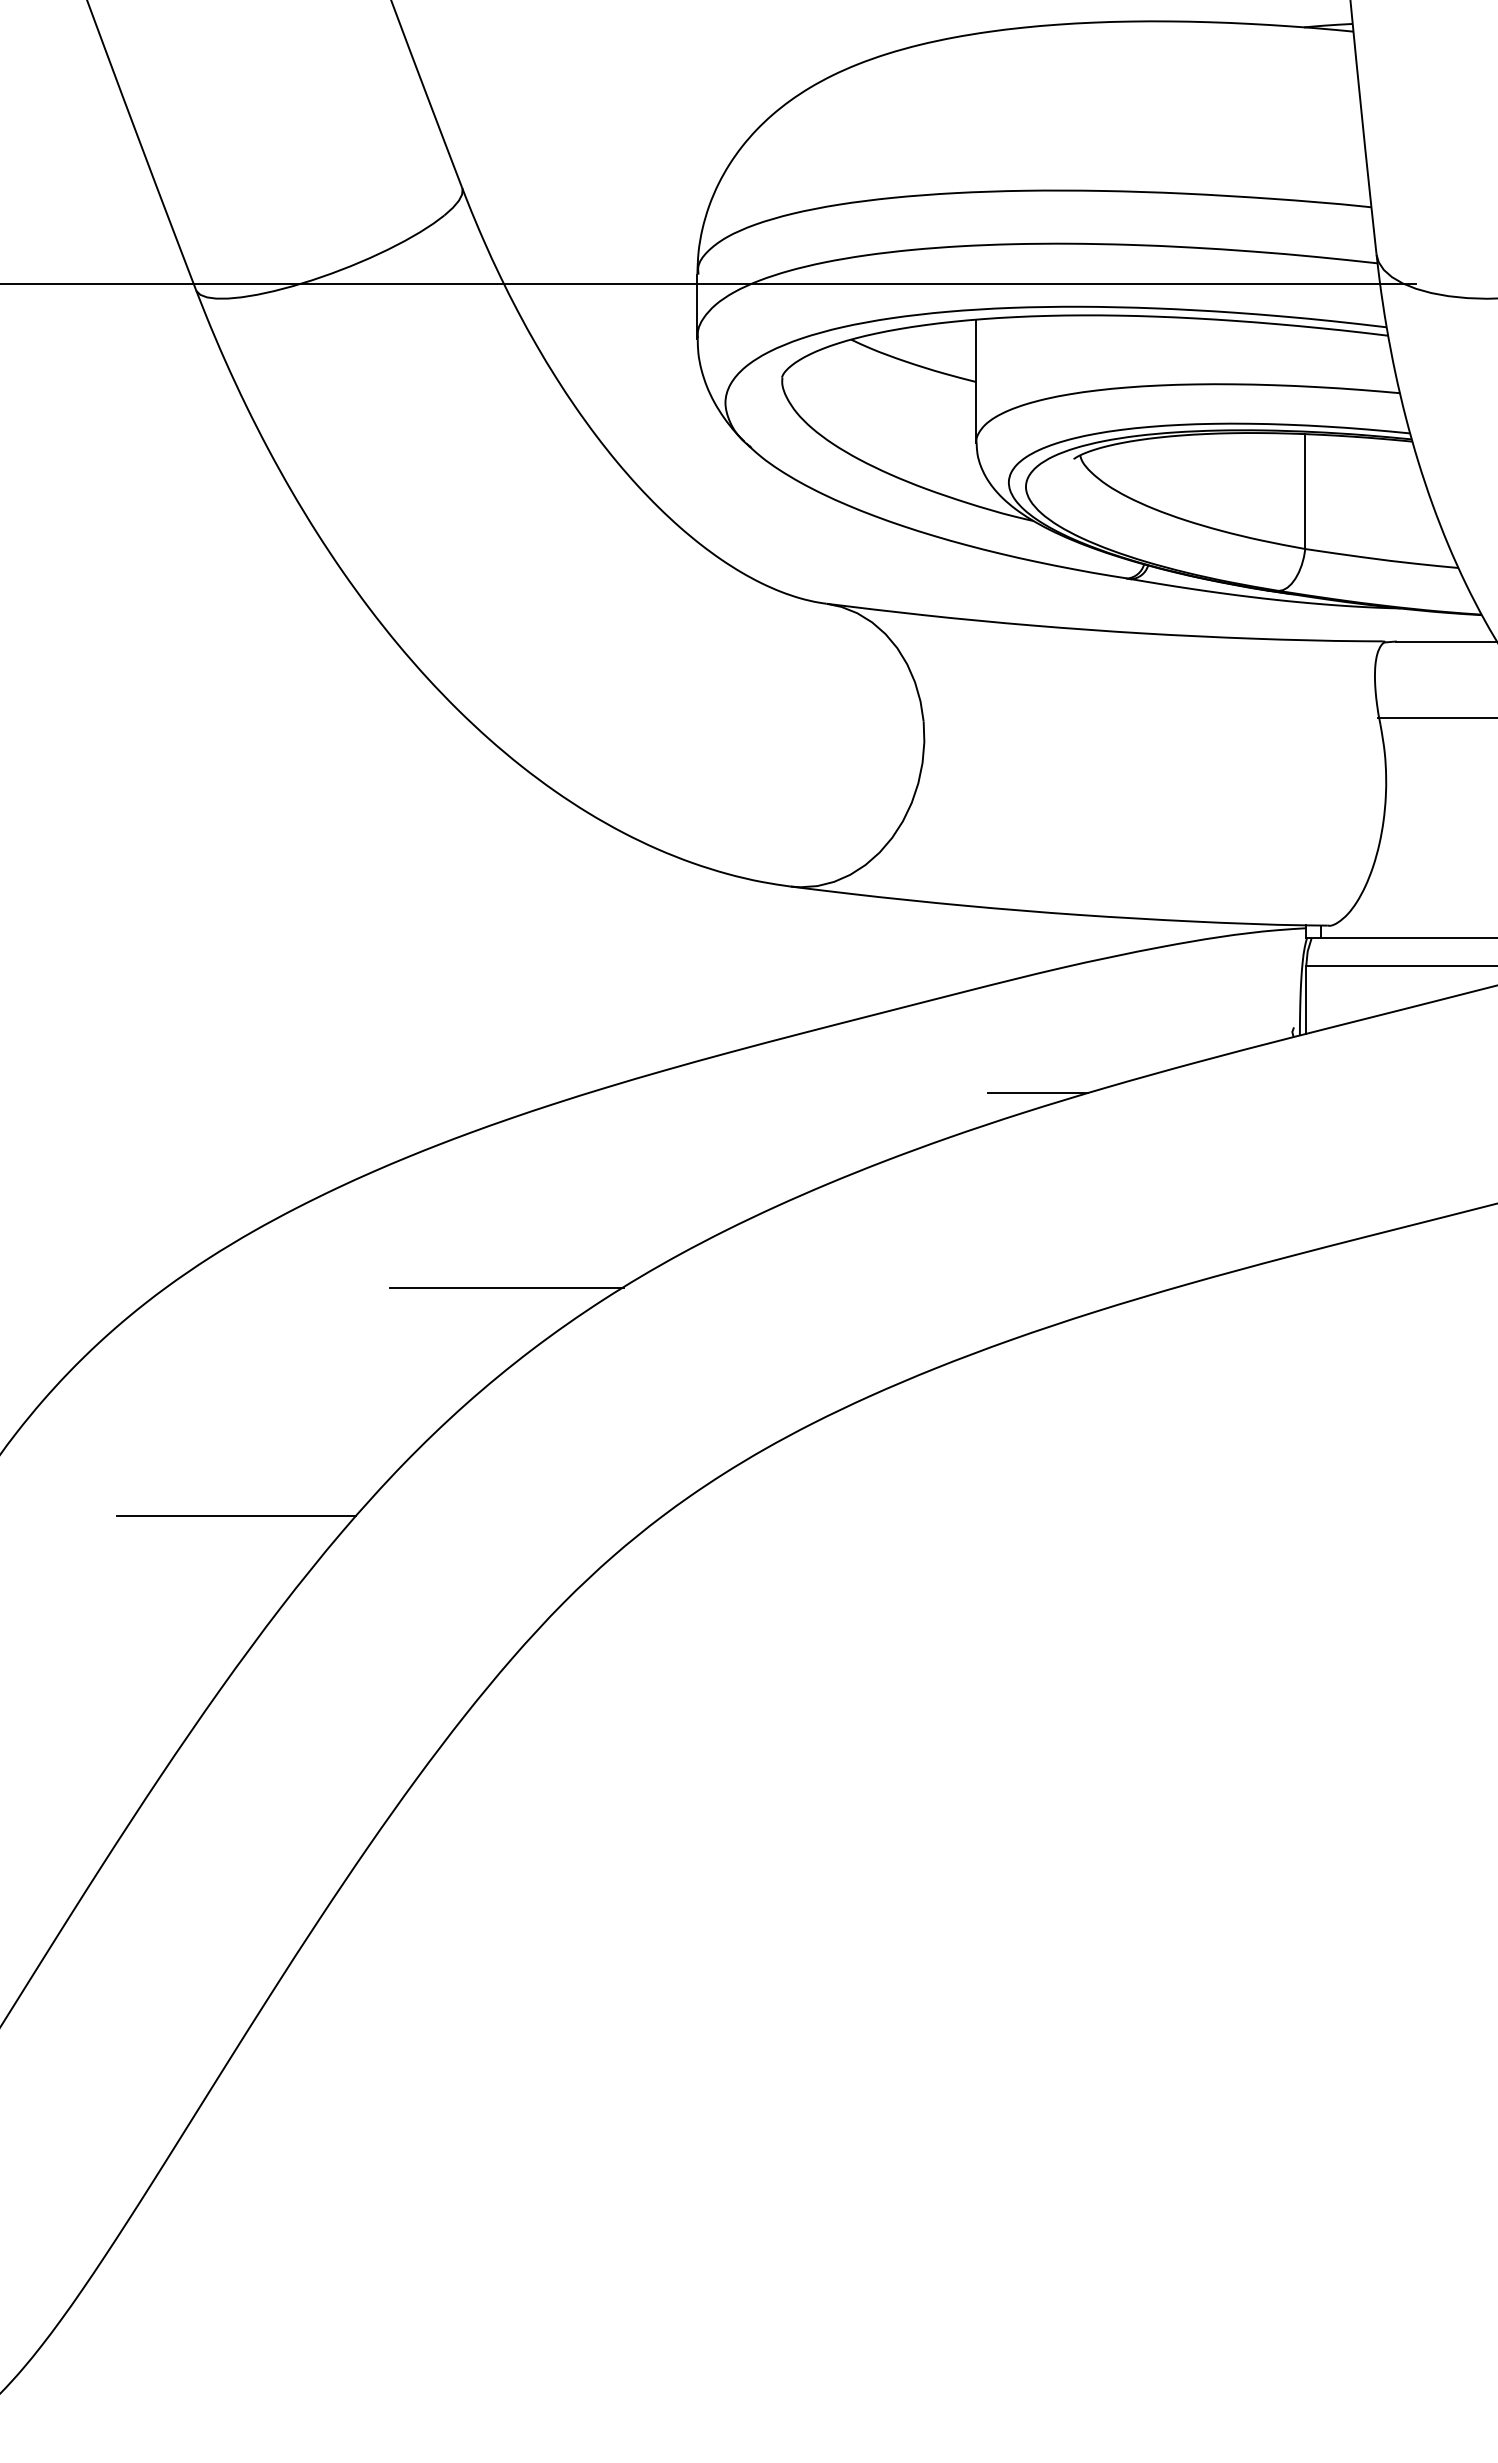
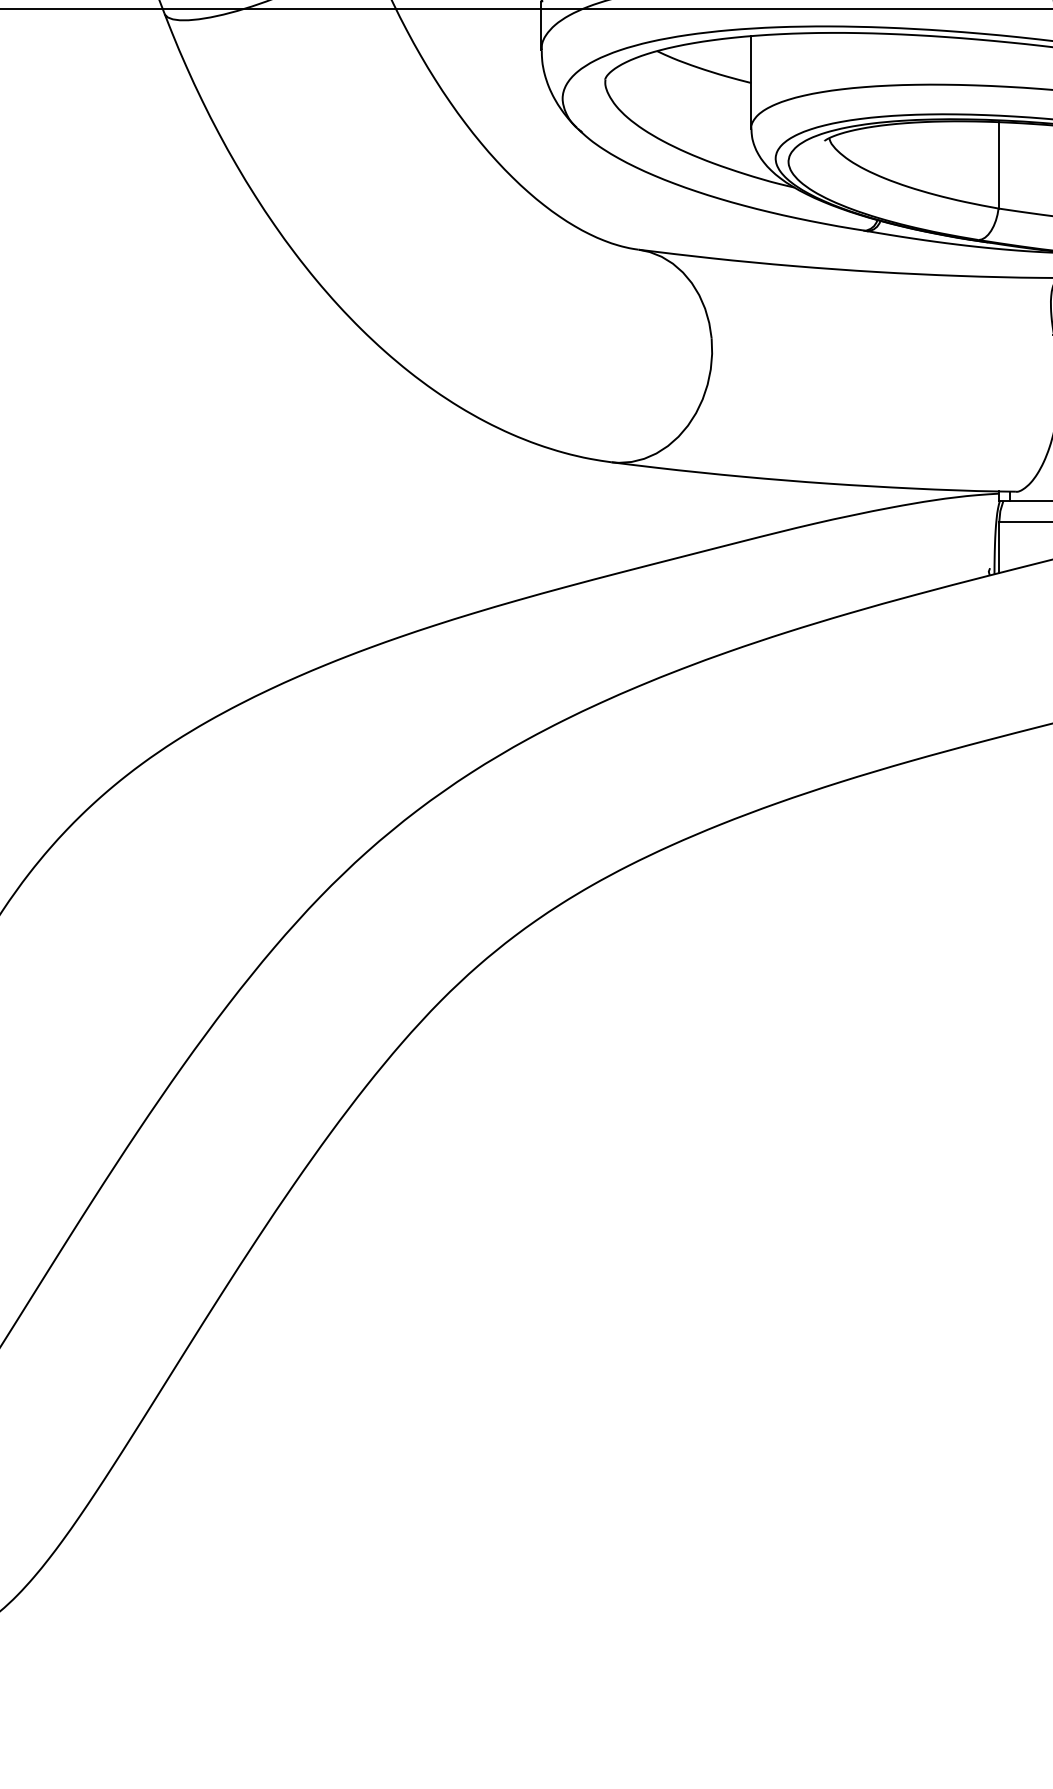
line: (1037, 1093) -> (797, 617), removed
line: (506, 1287) -> (398, 763), removed
line: (236, 1516) -> (195, 935), removed

